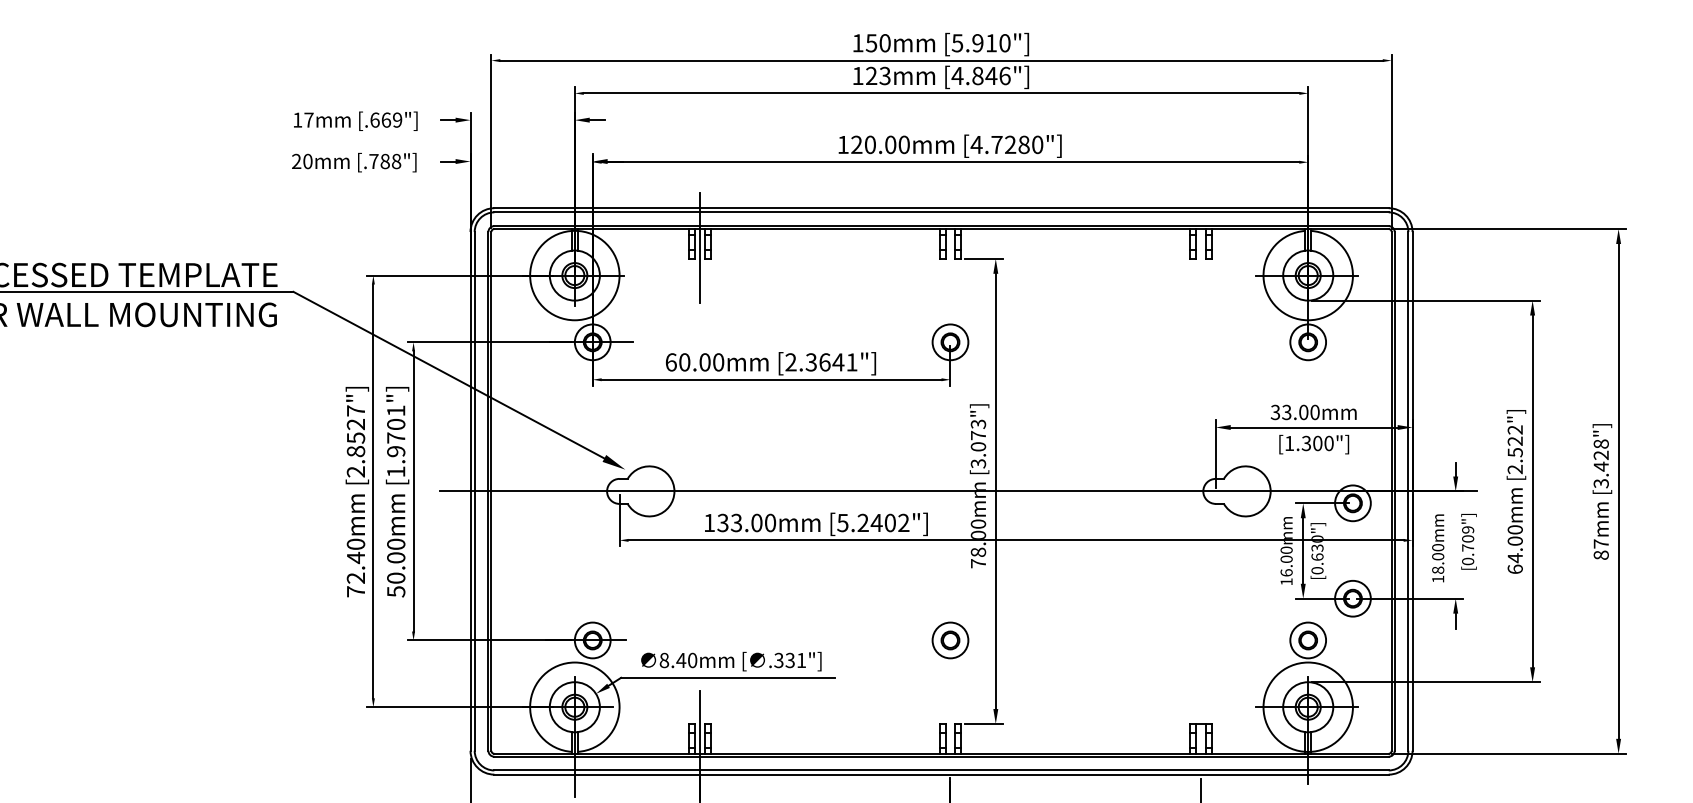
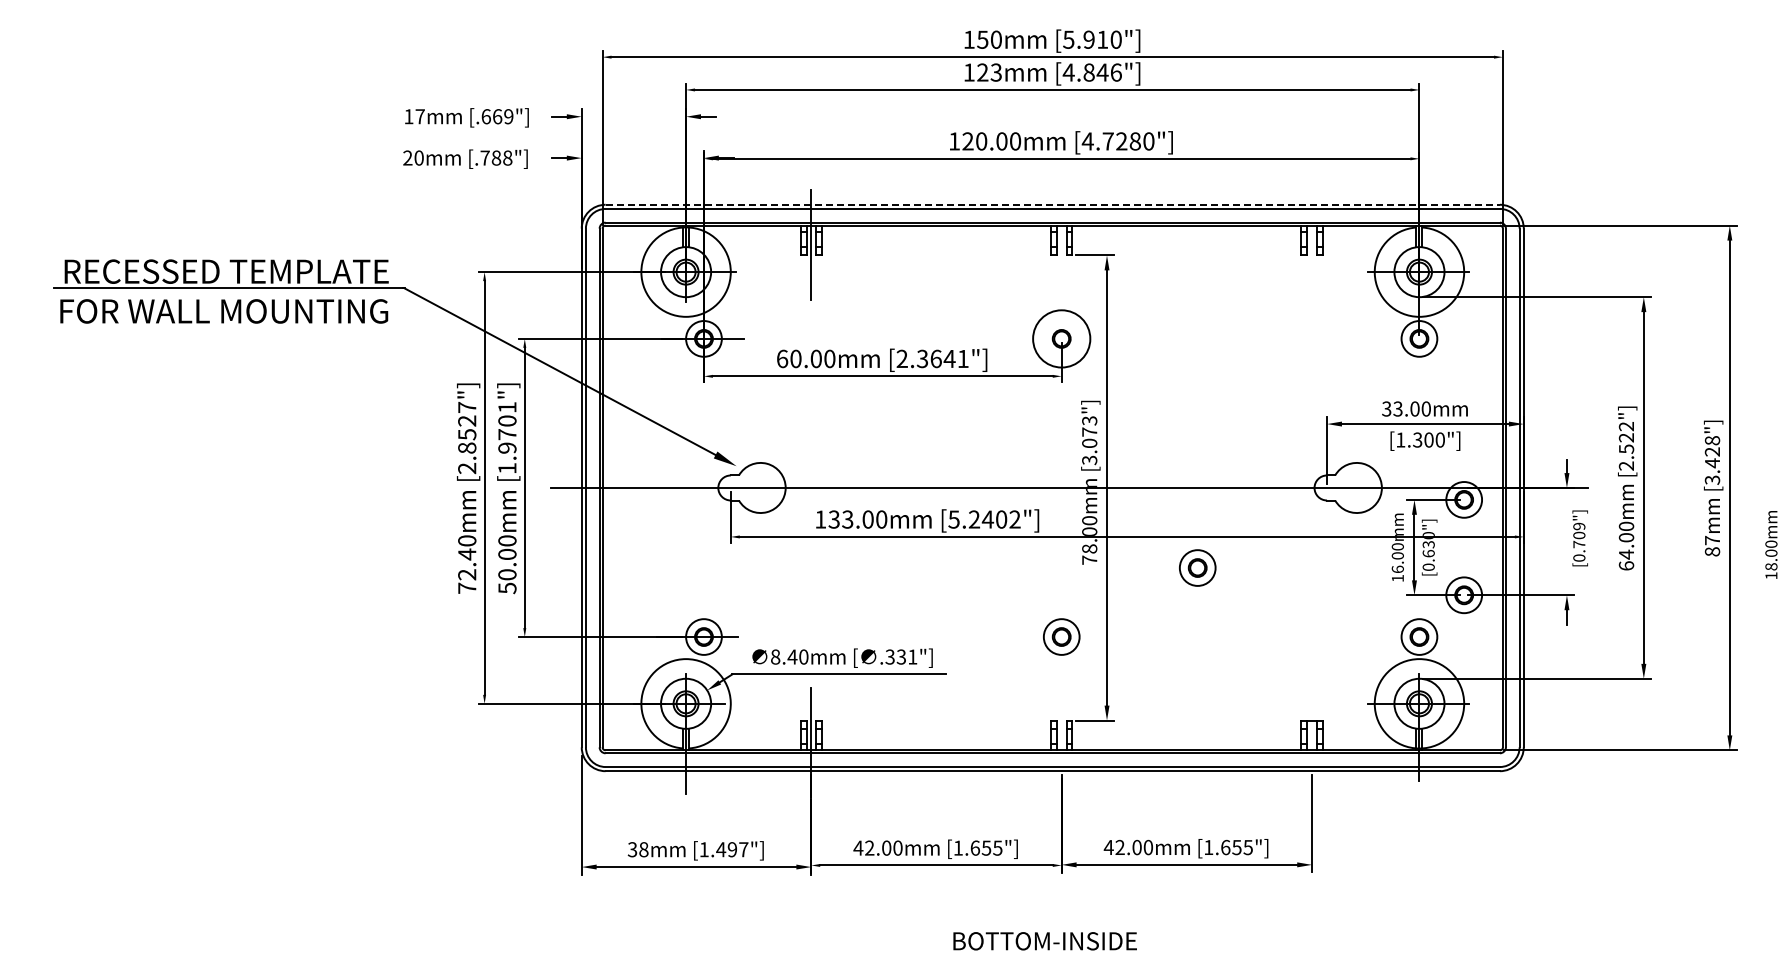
line: (942, 207) -> (1053, 204), solid -> dashed
circle: (950, 341) -> (1061, 338), size x1.6
text: (1438, 547) -> (1771, 544), moved
part: (1086, 570) -> (1197, 567), added

